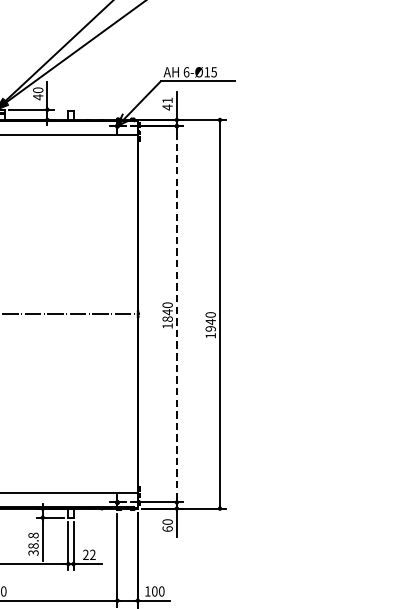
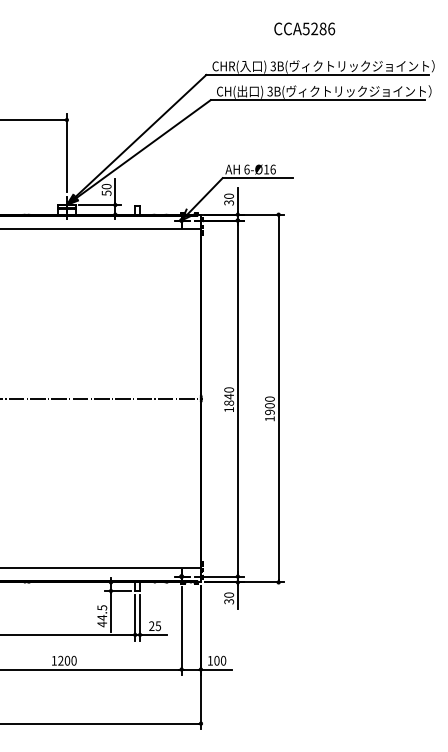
text: (213, 72) -> (272, 169), 6-Ø15 -> 6-Ø16
text: (38, 97) -> (106, 193), 40 -> 50
text: (168, 103) -> (229, 199), 41 -> 30
line: (176, 314) -> (237, 398), dashed -> solid
text: (210, 321) -> (269, 405), 1940 -> 1900
text: (168, 528) -> (229, 601), 60 -> 30
text: (33, 544) -> (102, 616), 38.8 -> 44.5
text: (92, 555) -> (158, 626), 22 -> 25

